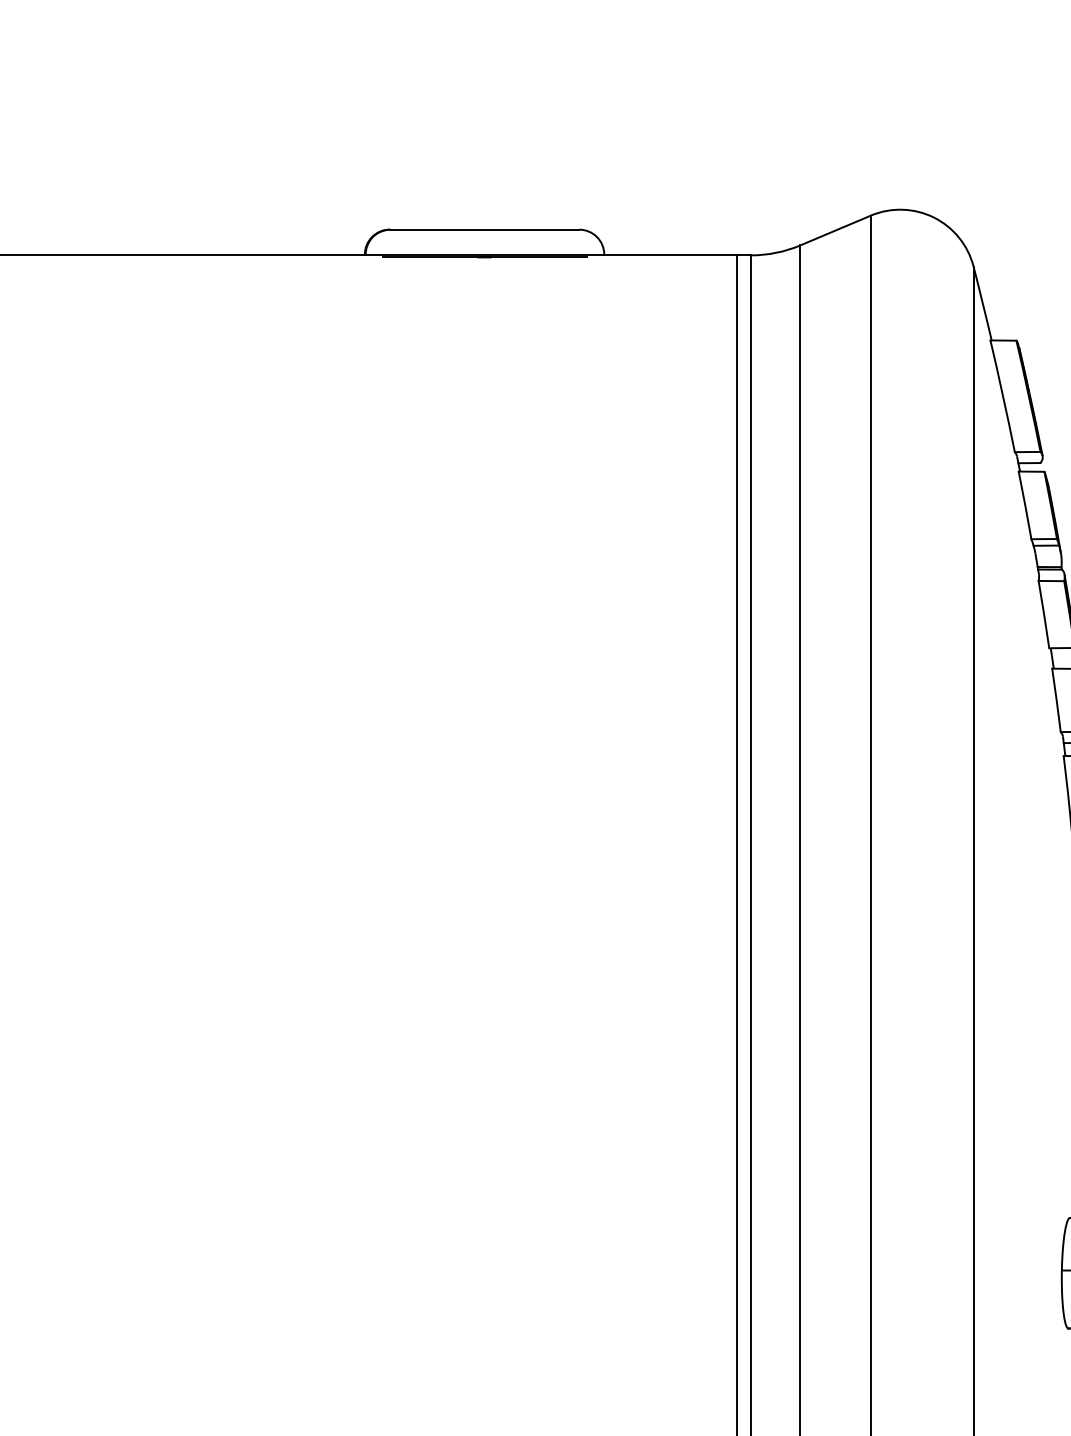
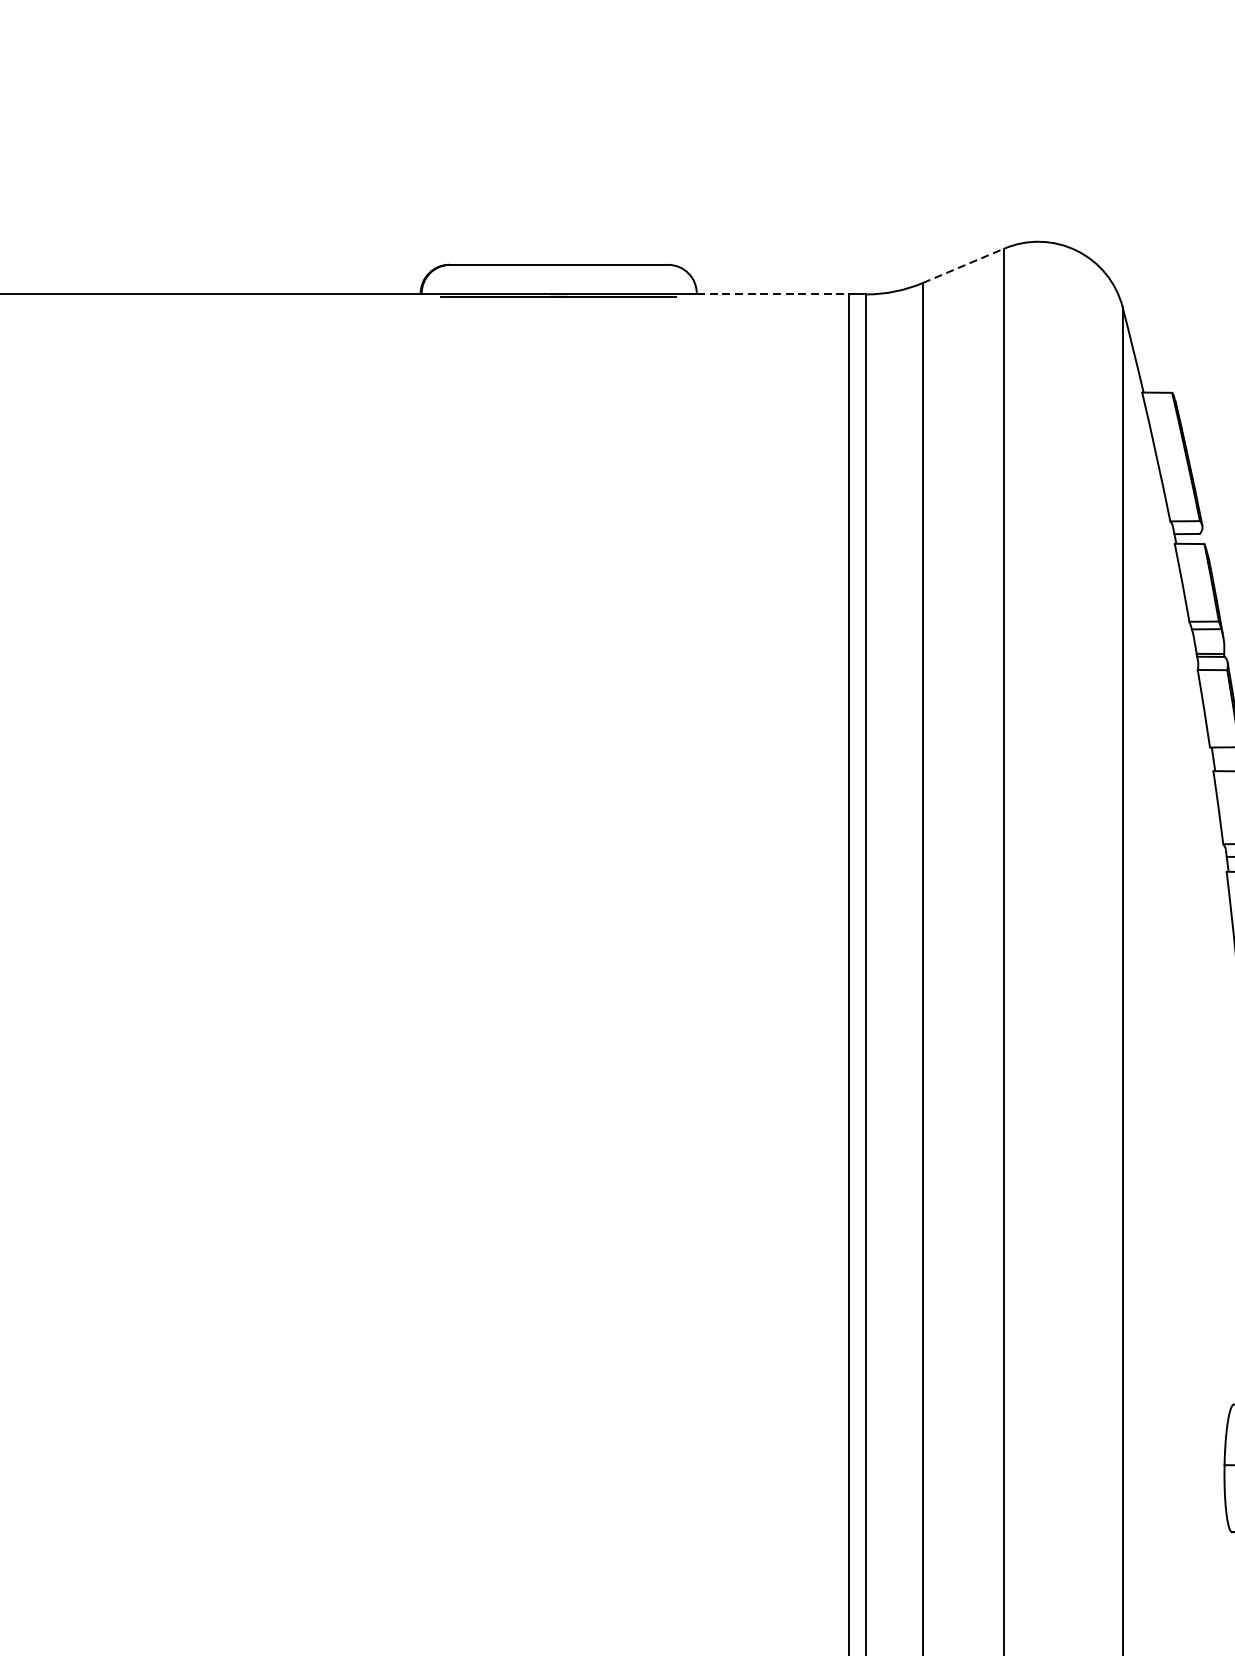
line: (836, 230) -> (964, 265), solid -> dashed
line: (670, 255) -> (773, 294), solid -> dashed

